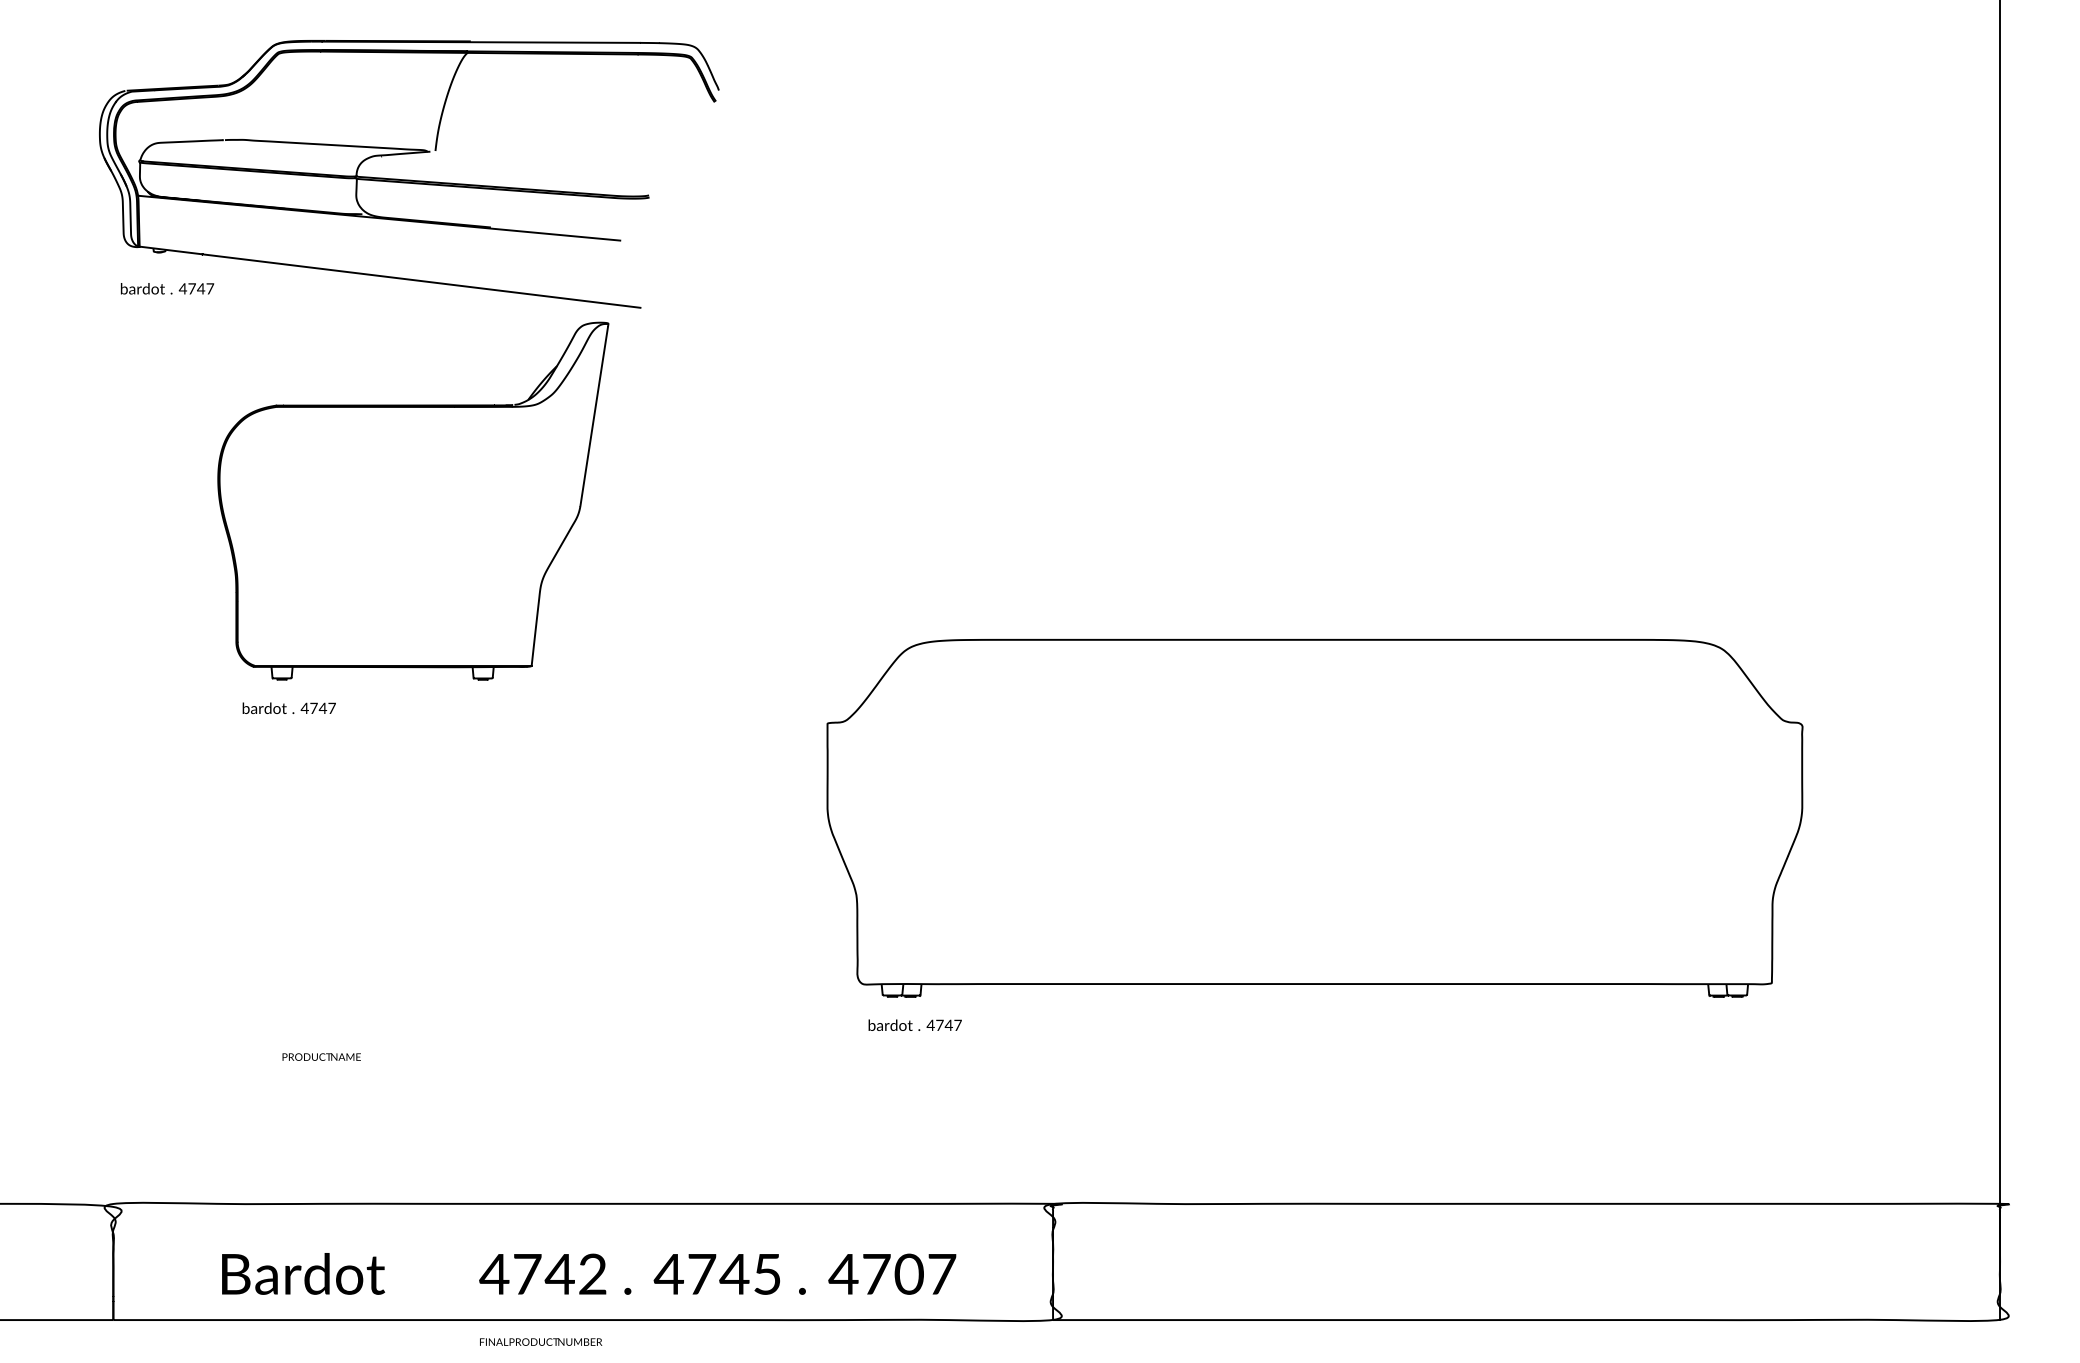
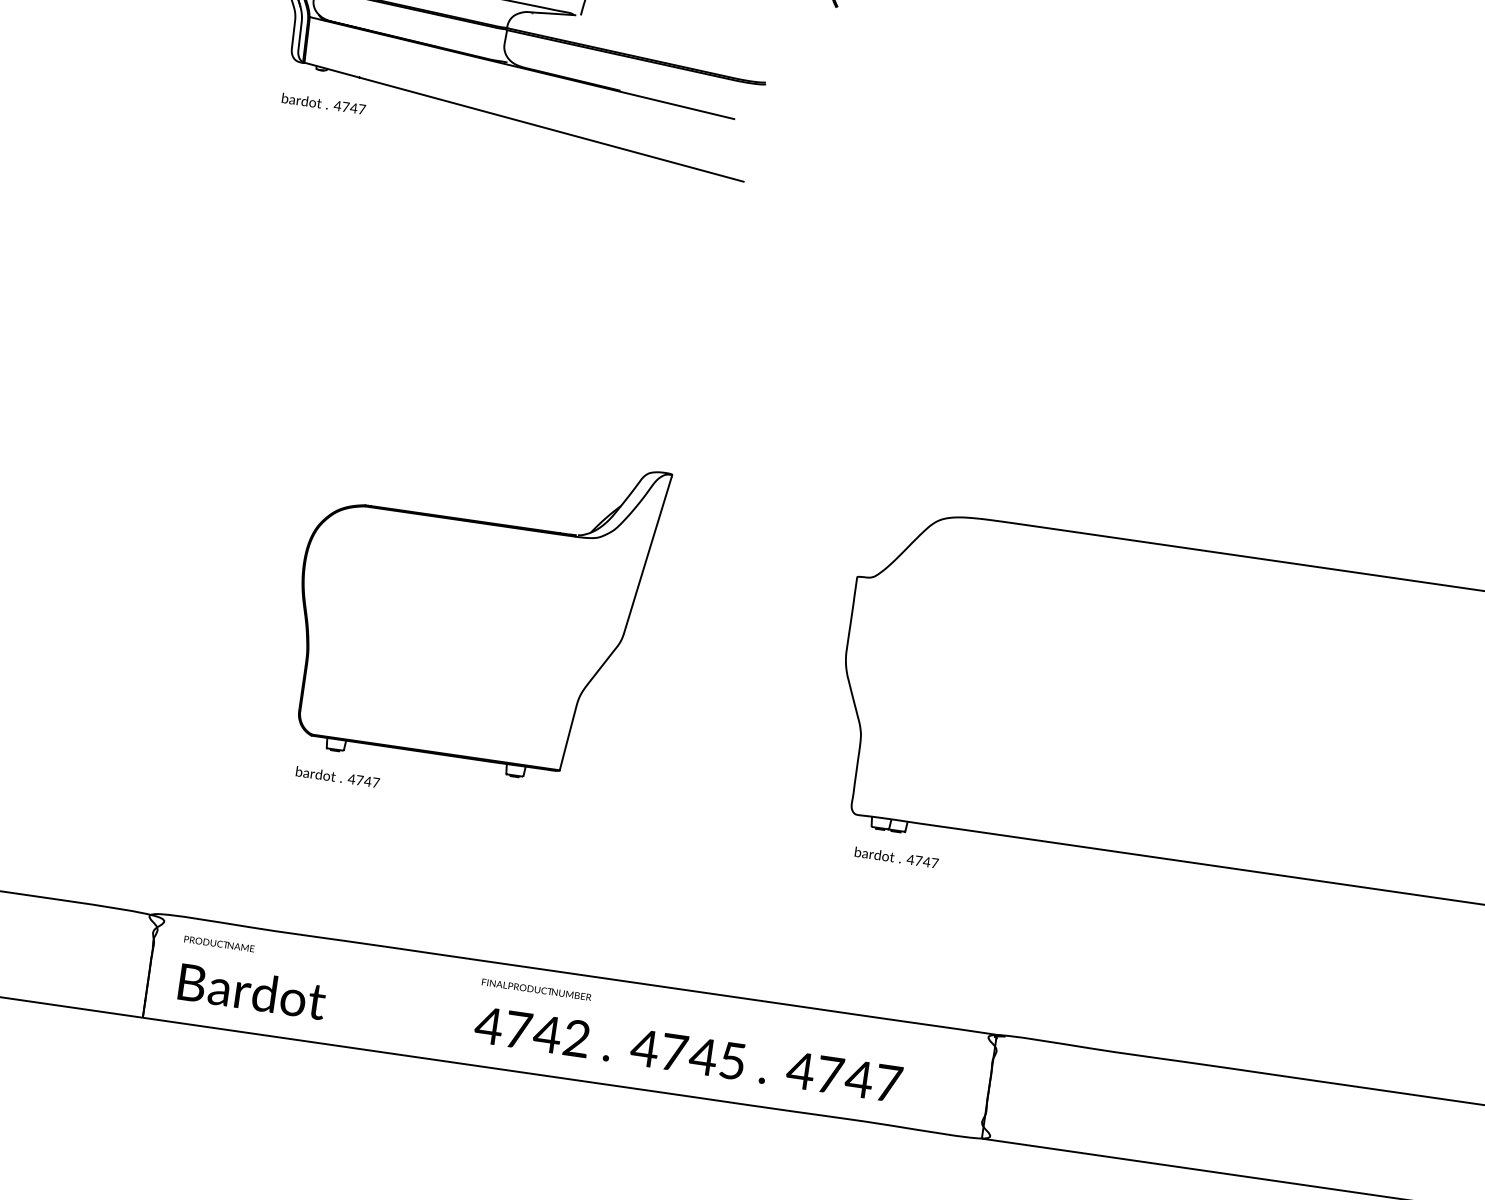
part: (413, 517) -> (473, 622), moved
text: (321, 1056) -> (219, 943), moved
text: (303, 1273) -> (252, 991), moved
text: (908, 1273) -> (858, 1078), 4707 -> 4747
text: (541, 1341) -> (537, 989), moved

